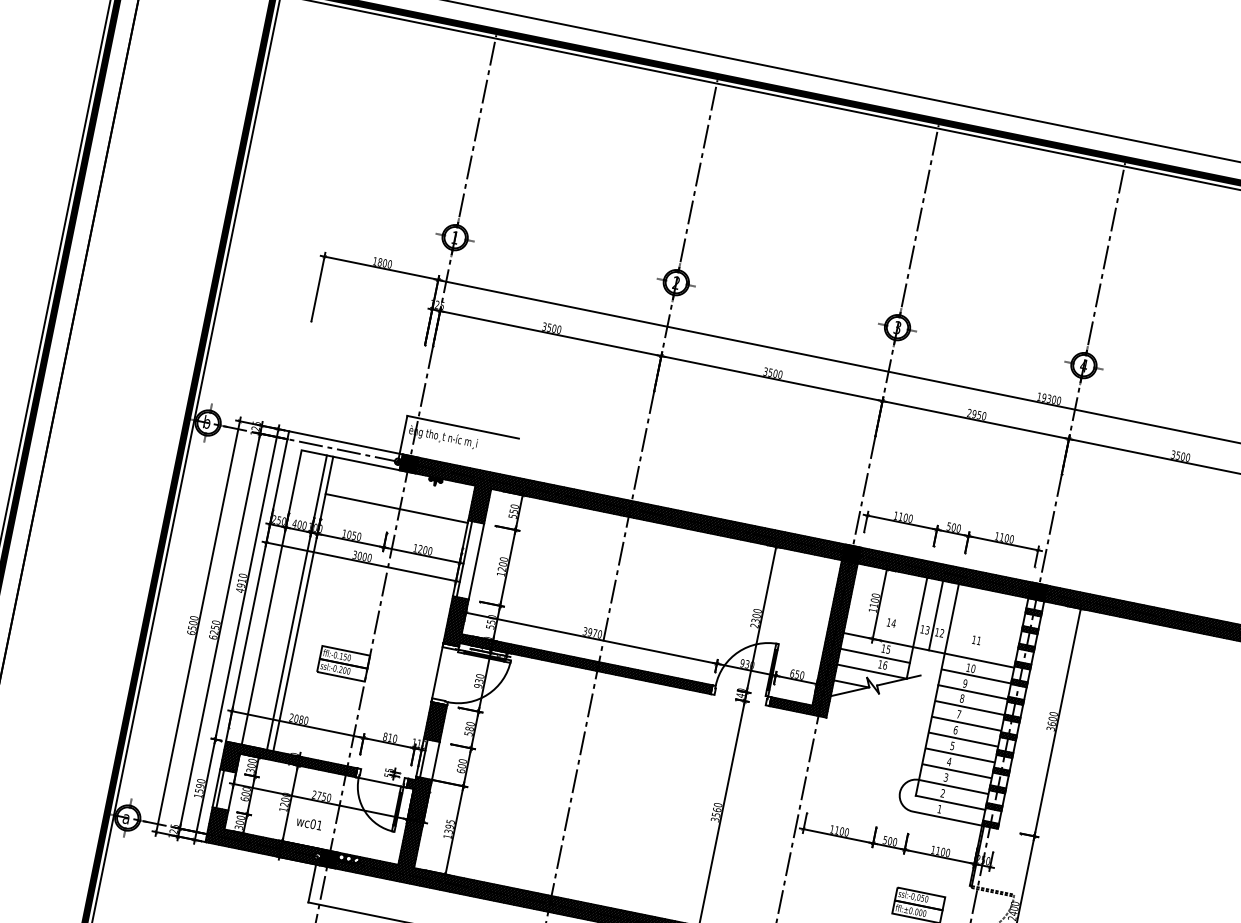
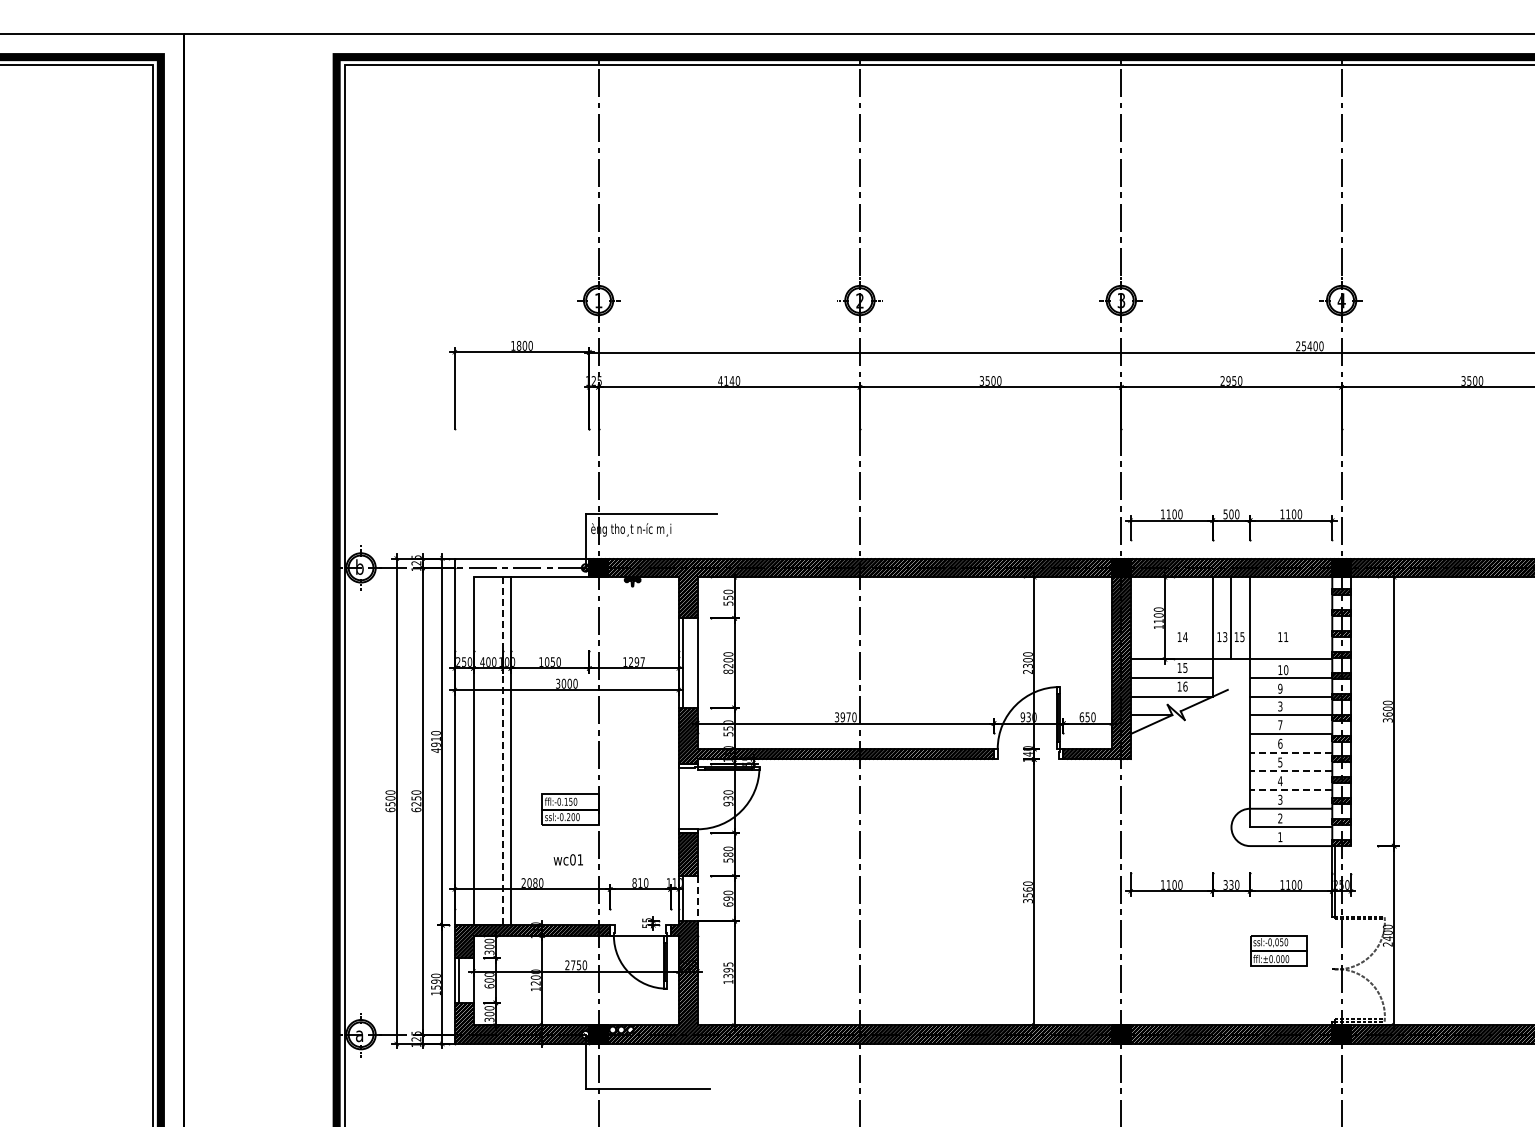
text: (549, 327) -> (726, 380), 3500 -> 4140
text: (1044, 398) -> (1304, 346), 19300 -> 25400
line: (396, 508) -> (594, 621), removed
text: (427, 550) -> (639, 661), 1200 -> 1297
text: (501, 573) -> (728, 671), 1200 -> 8200
line: (297, 602) -> (503, 751), solid -> dashed
text: (942, 633) -> (1242, 637), 12 -> 15
text: (962, 698) -> (1280, 706), 8 -> 3
line: (962, 739) -> (1290, 752), solid -> dashed
line: (959, 755) -> (1290, 771), solid -> dashed
line: (435, 761) -> (697, 899), solid -> dashed
text: (462, 766) -> (728, 898), 600 -> 690
line: (956, 771) -> (1290, 790), solid -> dashed
text: (308, 822) -> (567, 859), moved
text: (887, 840) -> (1228, 884), 500 -> 330

